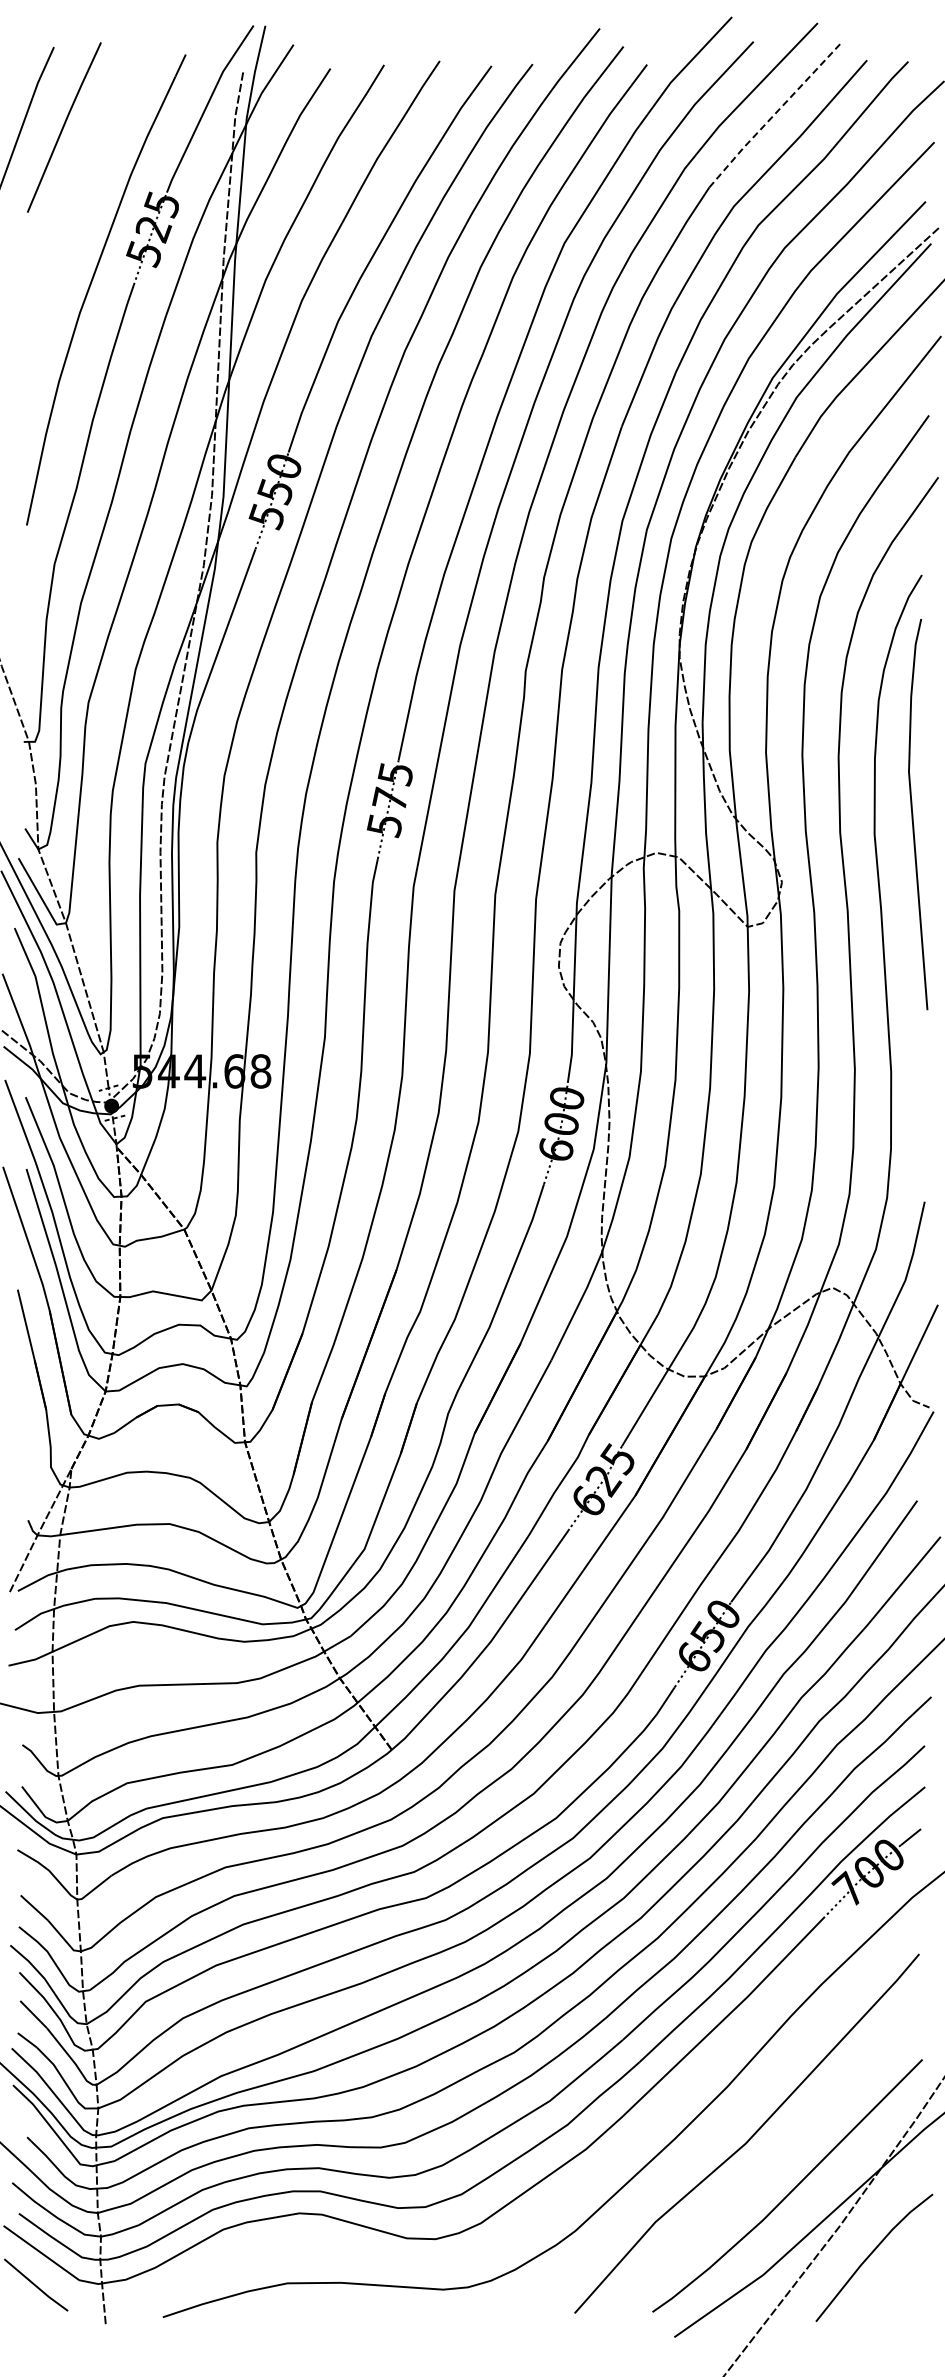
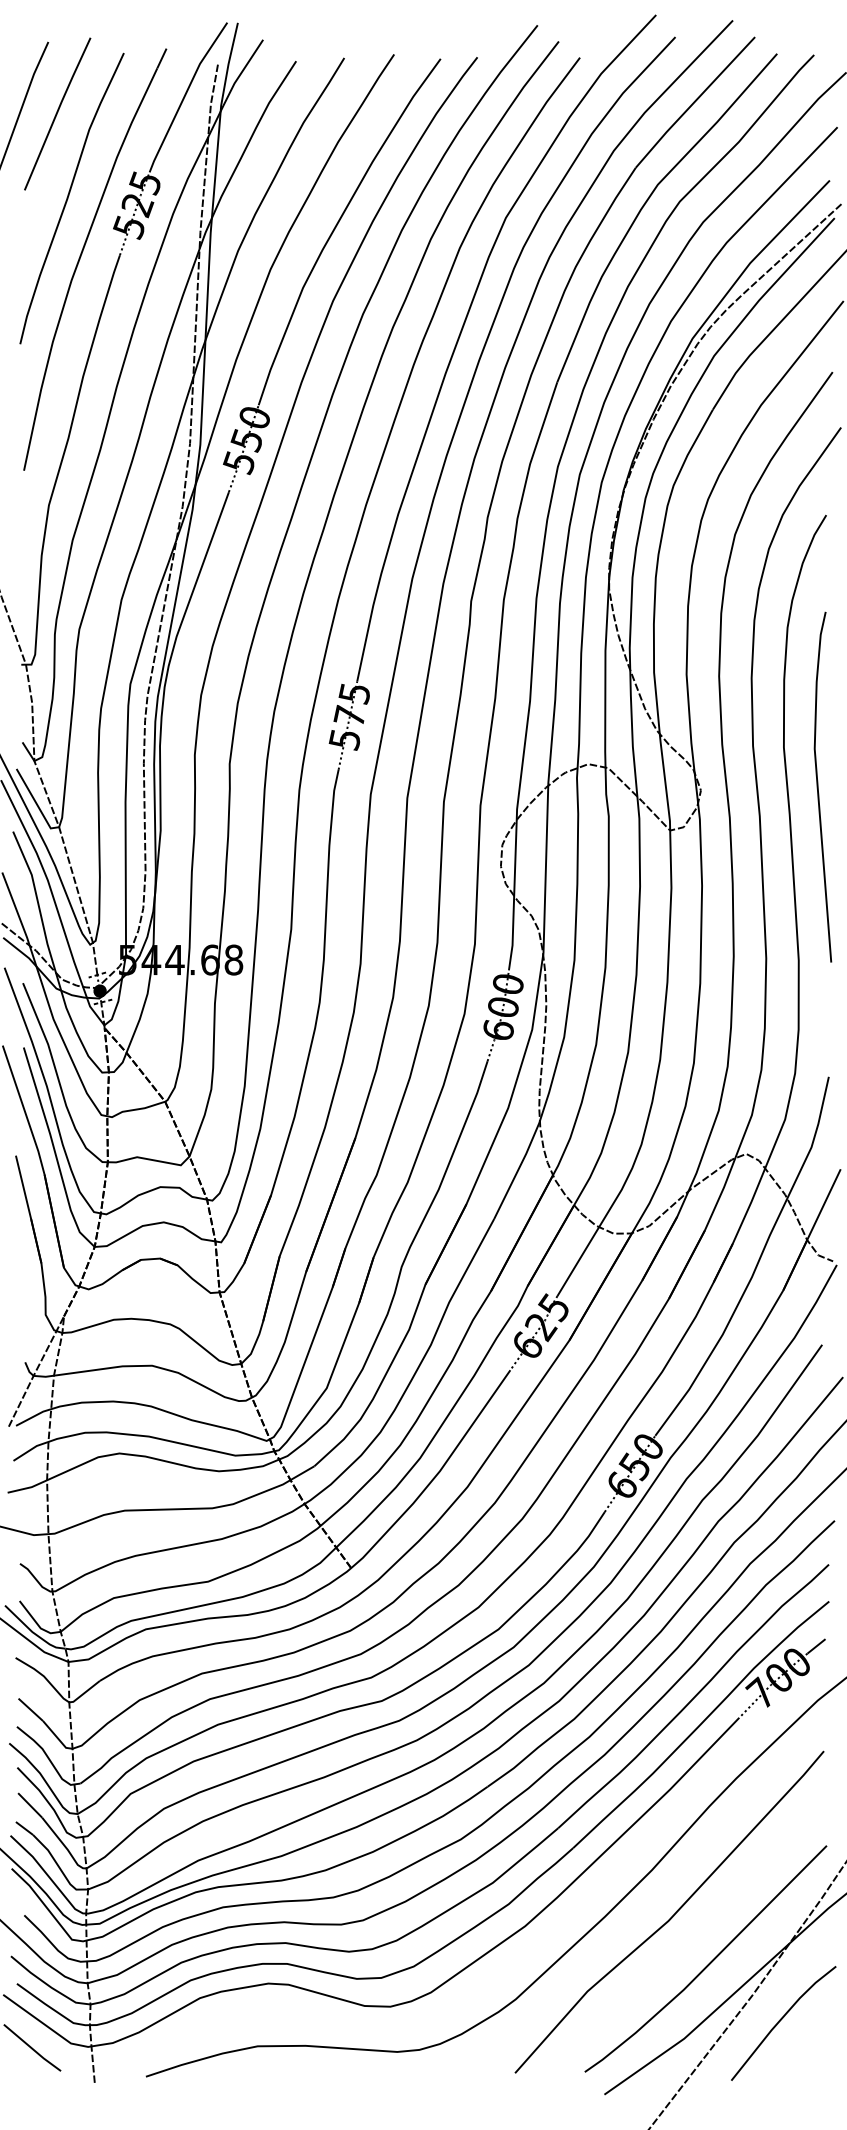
line: (774, 114) -> (694, 102), dashed -> solid
curve: (76, 221) -> (68, 198), added
line: (913, 814) -> (818, 787), moved

